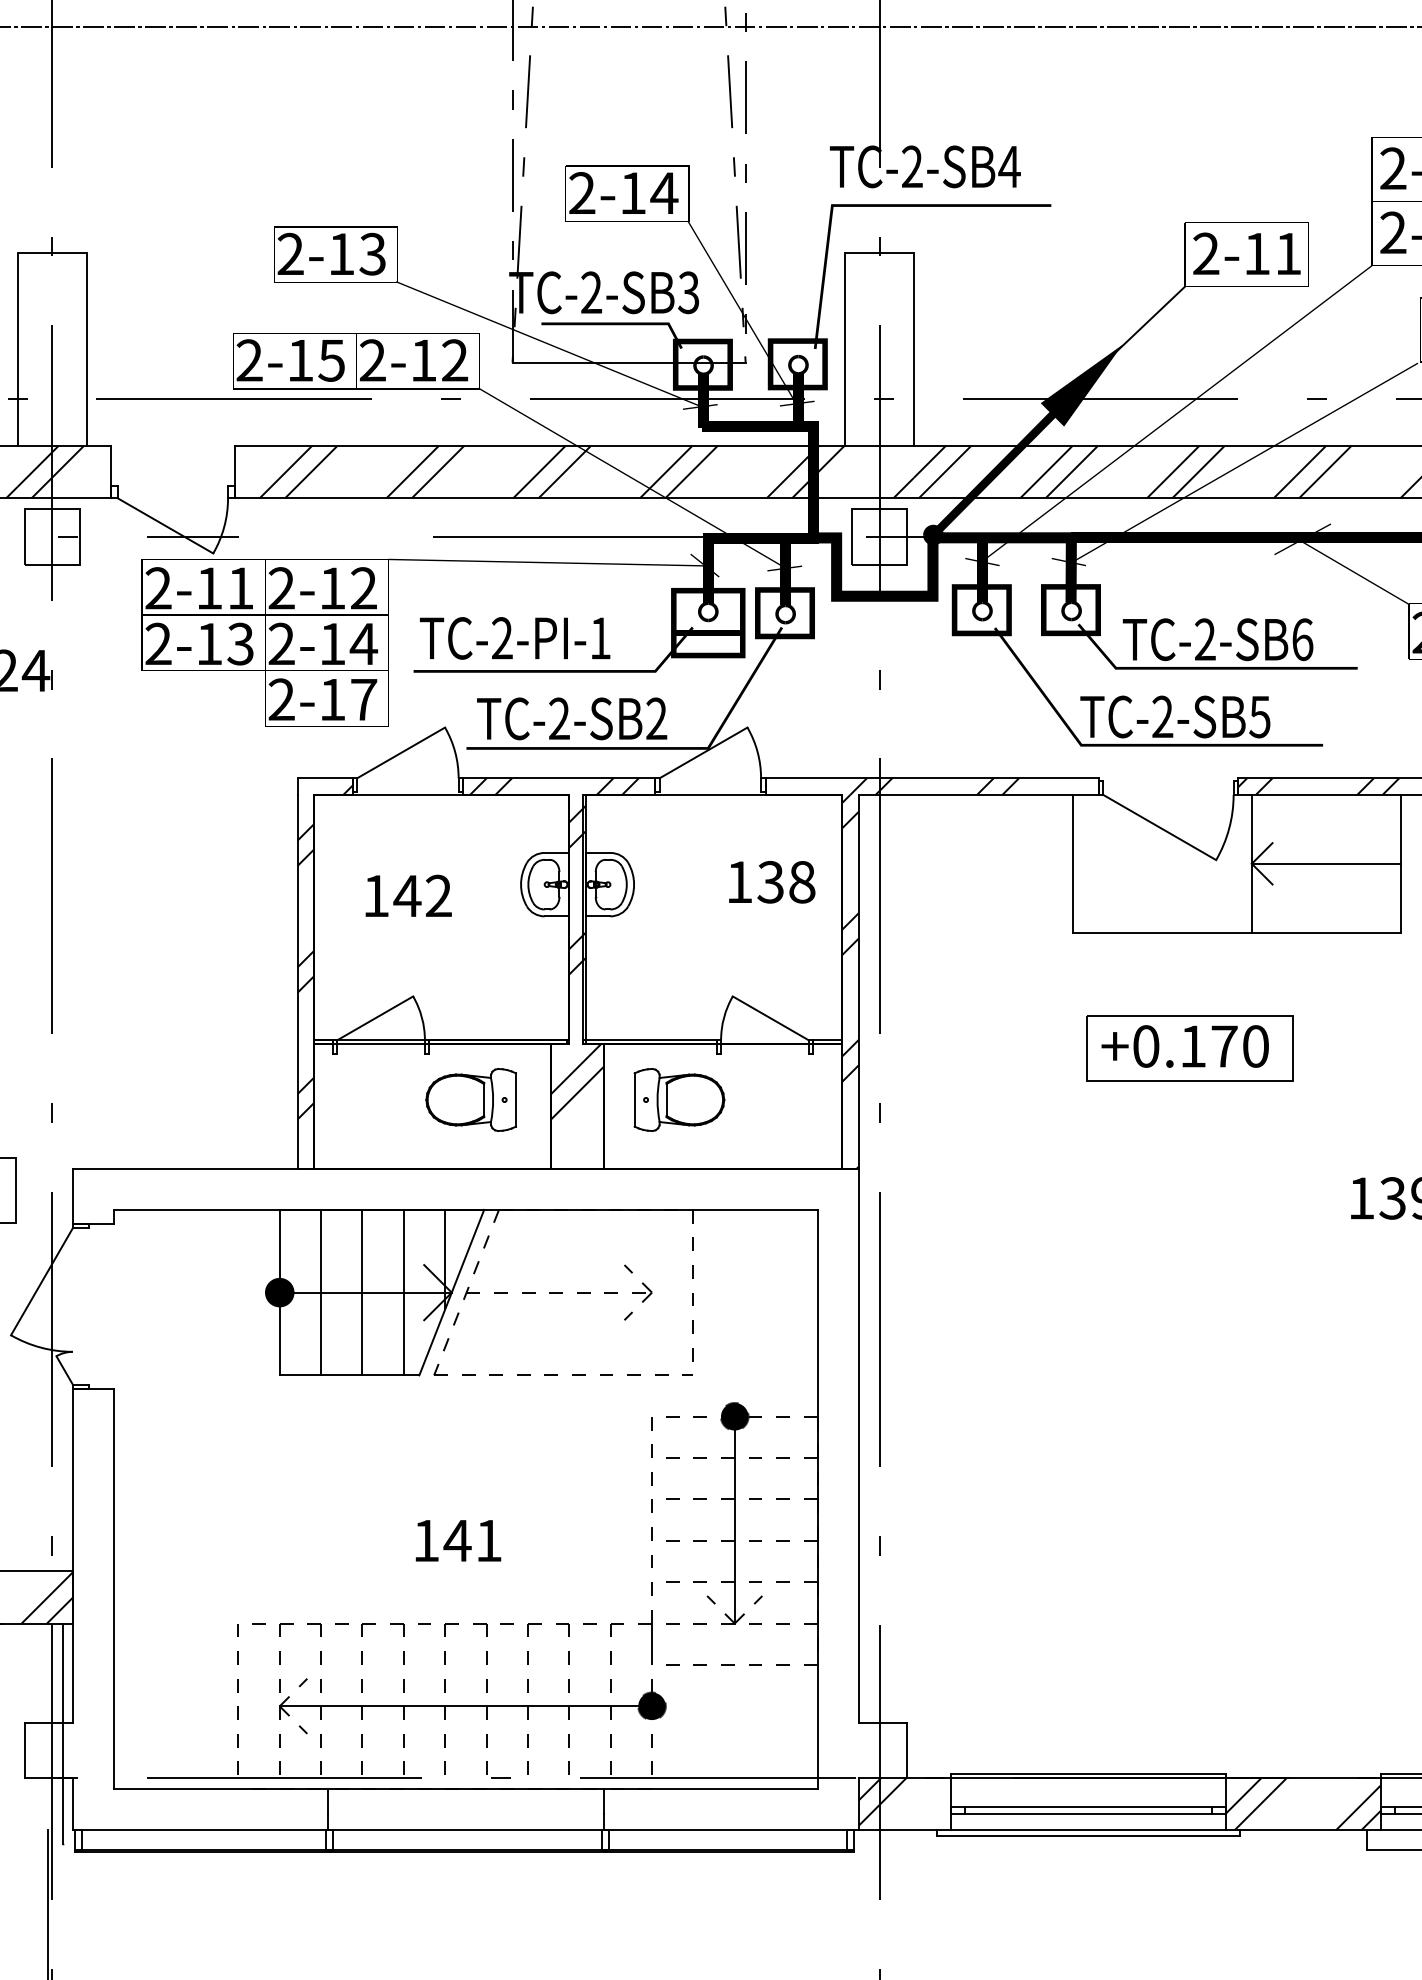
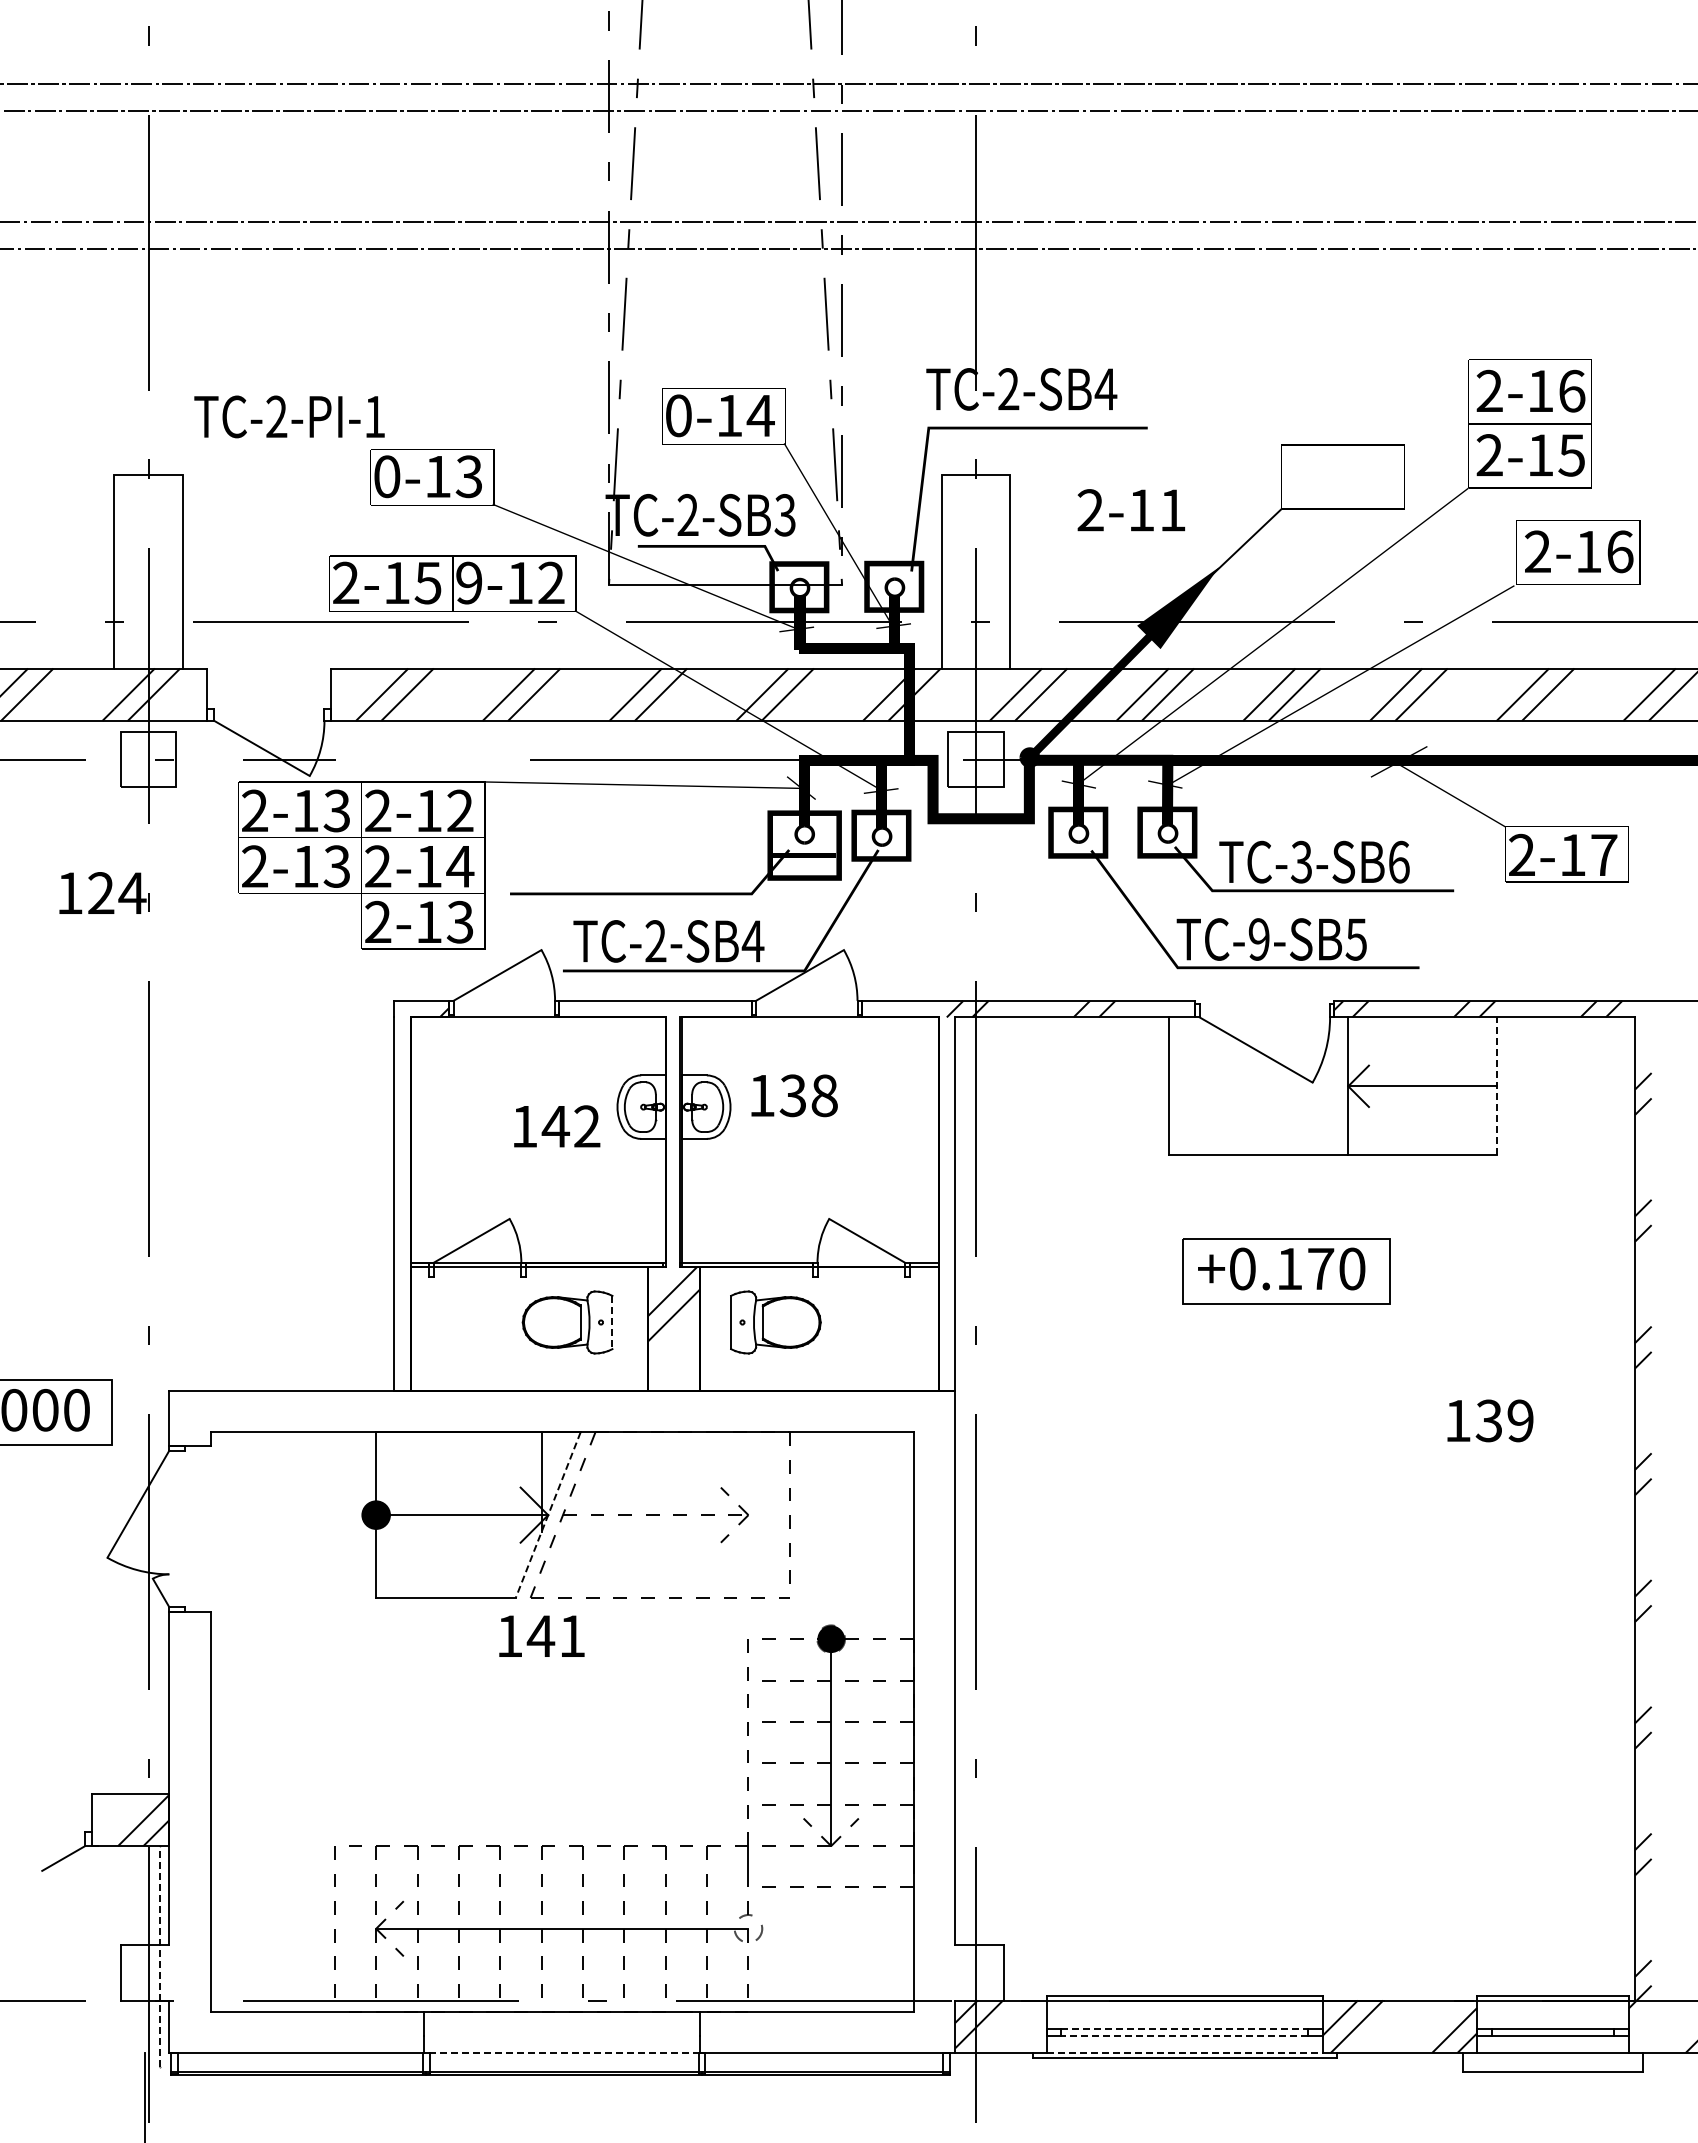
text: (582, 192) -> (678, 415), 2-14 -> 0-14
text: (291, 253) -> (387, 476), 2-13 -> 0-13
text: (1246, 253) -> (1130, 510), moved
text: (373, 360) -> (469, 583), 2-12 -> 9-12
text: (240, 587) -> (336, 810), 2-11 -> 2-13
text: (515, 637) -> (289, 416), moved
text: (1205, 639) -> (1301, 862), -2-SB6 -> -3-SB6
text: (363, 698) -> (459, 921), 2-17 -> 2-13
text: (1162, 716) -> (1258, 939), -2-SB5 -> -9-SB5
text: (656, 718) -> (752, 941), -2-SB2 -> -2-SB4
hatch: (554, 785) -> (650, 1008), removed
line: (1401, 863) -> (1497, 1086), solid -> dashed
text: (772, 881) -> (794, 1095), moved
hatch: (577, 889) -> (673, 1112), removed
text: (409, 895) -> (557, 1126), moved
hatch: (306, 970) -> (402, 1193), removed
hatch: (850, 981) -> (946, 1204), removed
line: (516, 1099) -> (612, 1322), solid -> dashed
line: (321, 1291) -> (417, 1514), removed
line: (362, 1291) -> (458, 1514), removed
line: (404, 1291) -> (500, 1514), removed
line: (452, 1292) -> (548, 1515), solid -> dashed
text: (458, 1539) -> (541, 1635), moved
fill: (652, 1705) -> (748, 1928), removed
line: (63, 1732) -> (159, 1955), solid -> dashed
line: (1089, 1806) -> (1185, 2029), solid -> dashed
line: (1088, 1813) -> (1184, 2036), solid -> dashed
line: (466, 1829) -> (562, 2052), solid -> dashed
line: (1088, 1829) -> (1184, 2052), solid -> dashed

